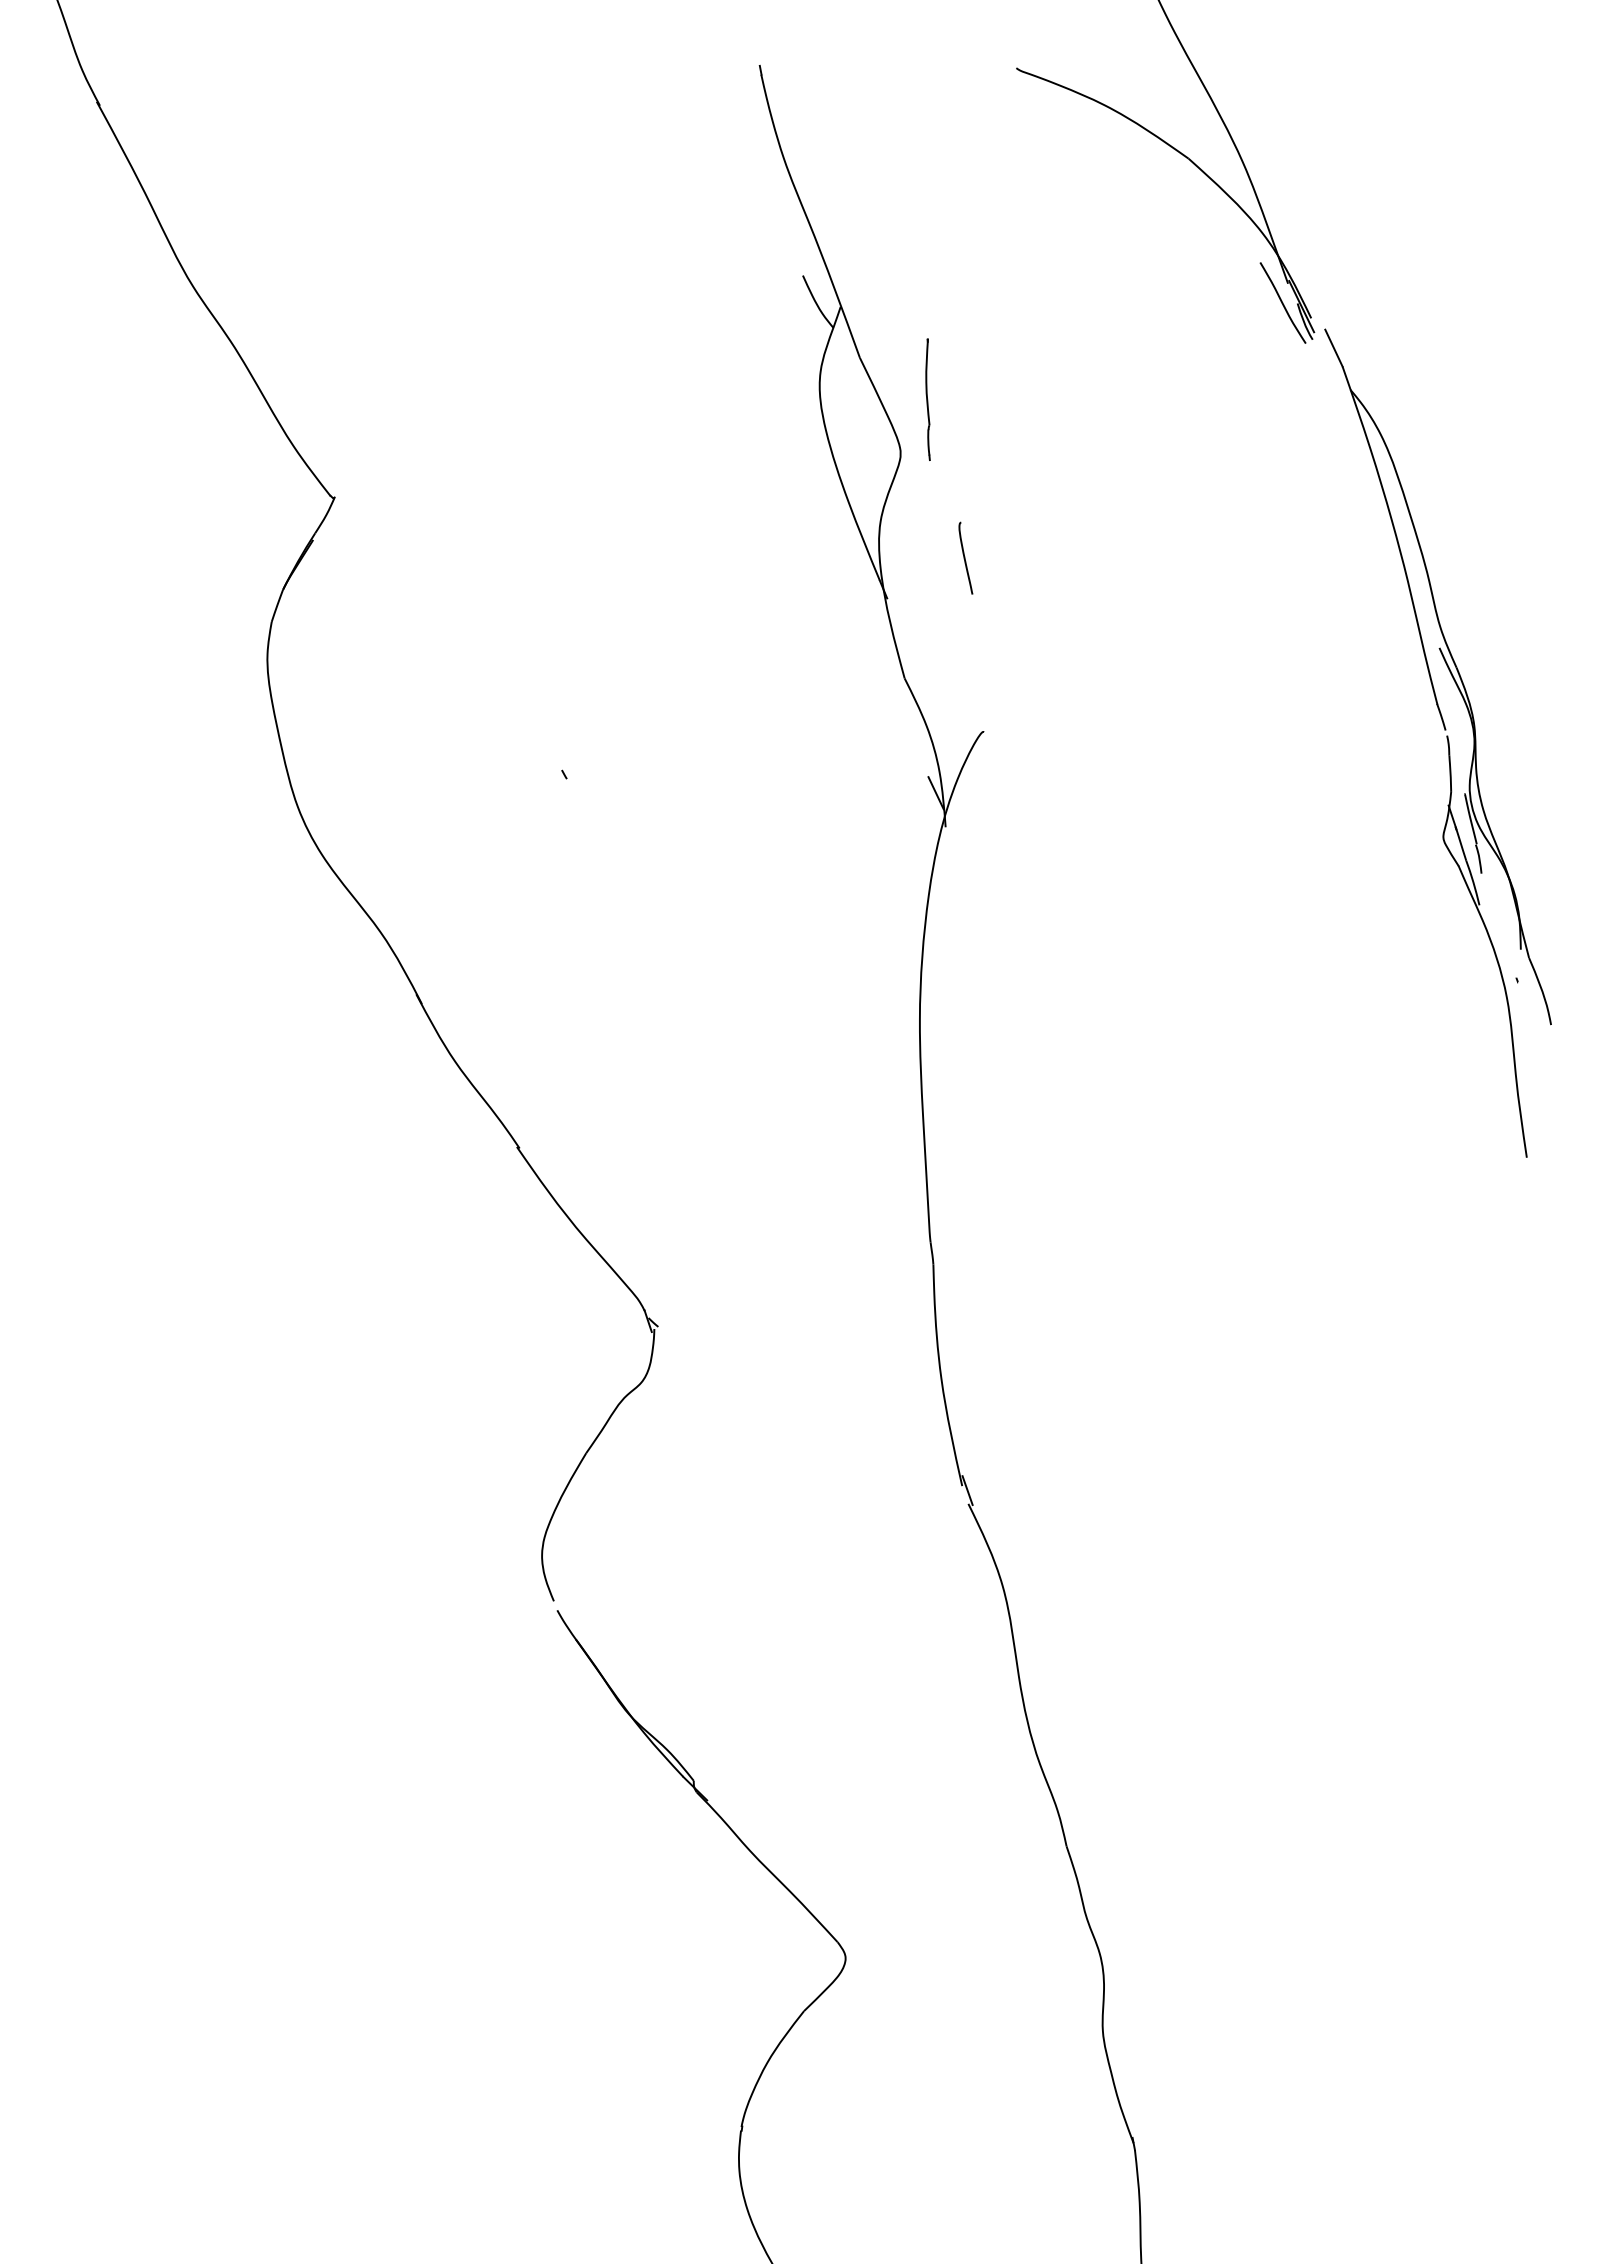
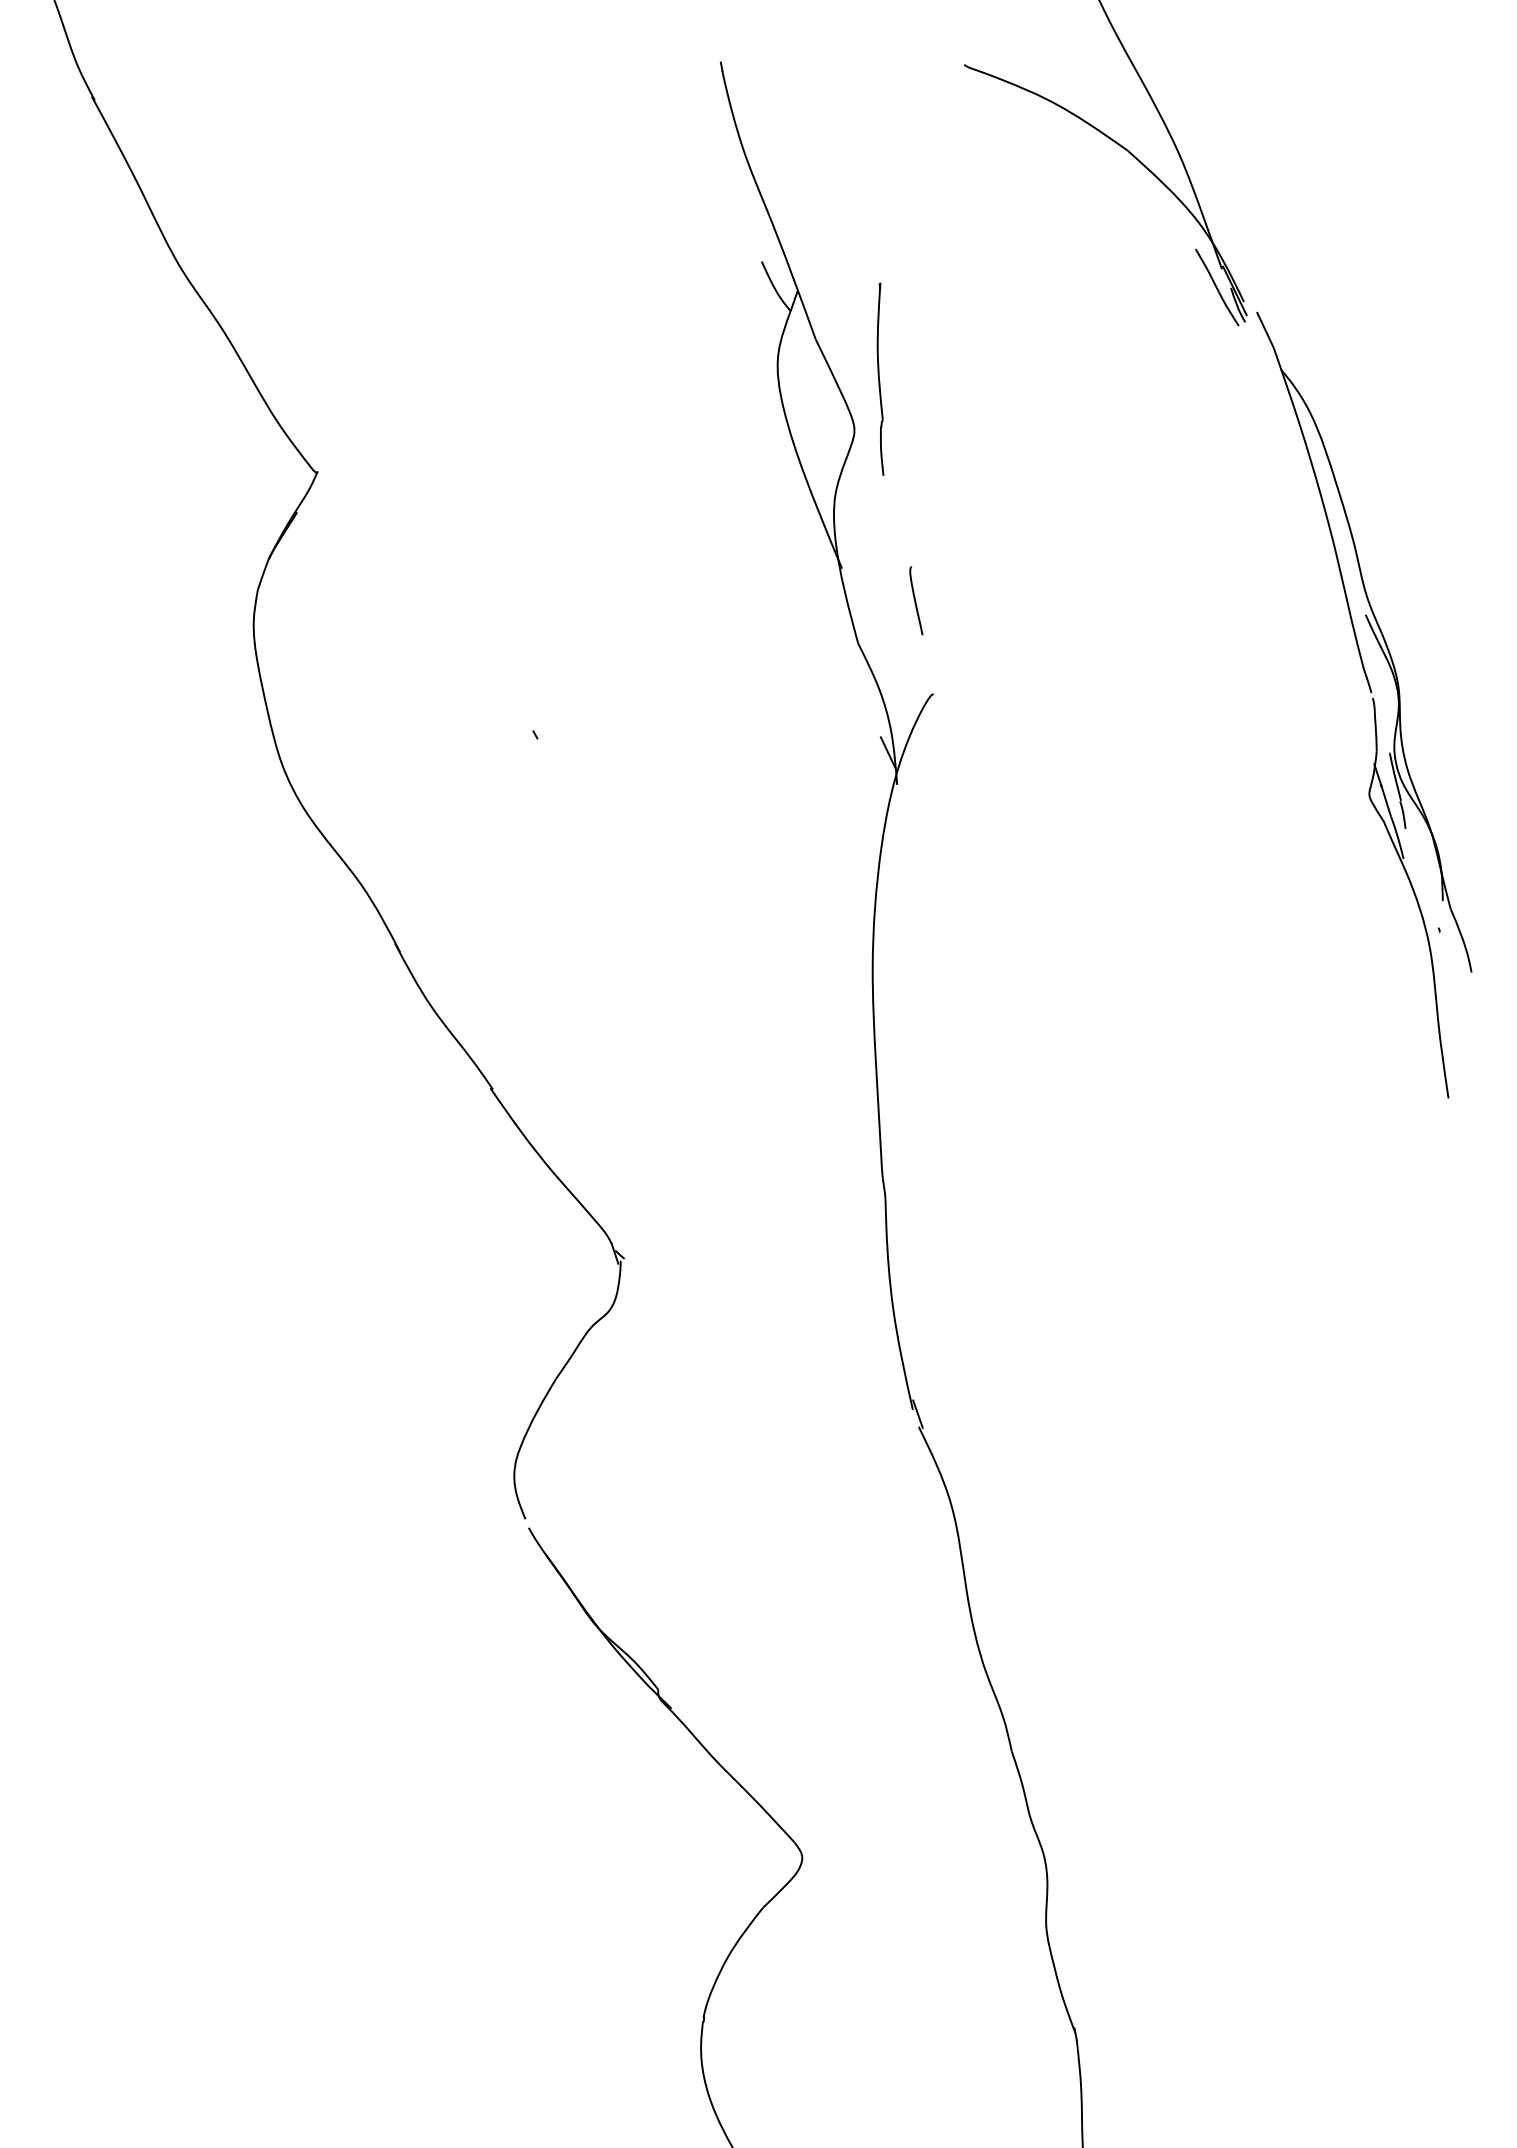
part: (927, 399) -> (879, 379), size x1.67
curve: (965, 557) -> (915, 600), moved

